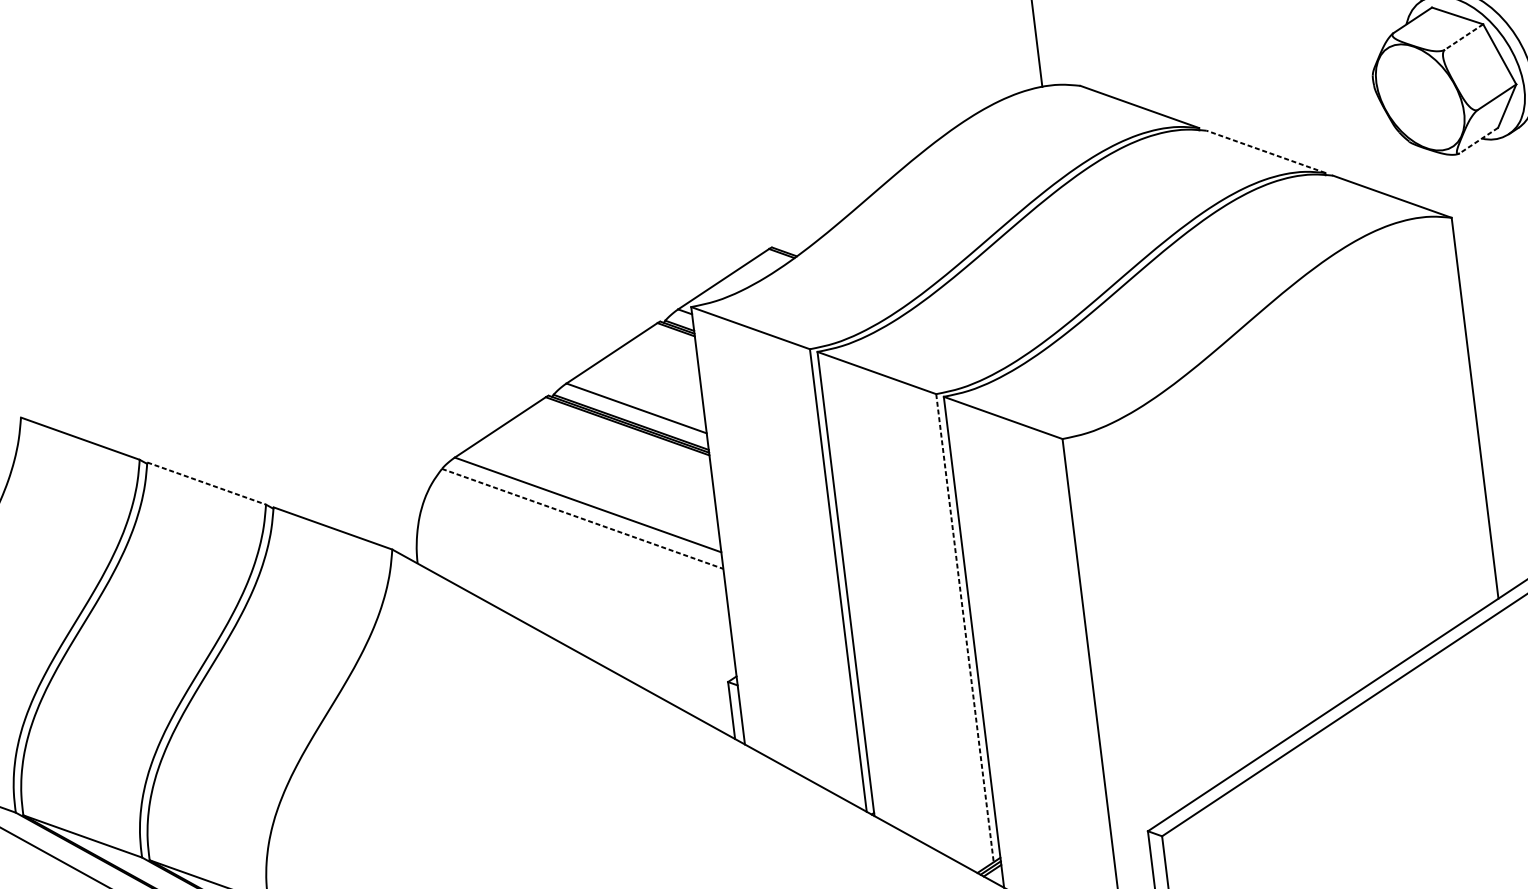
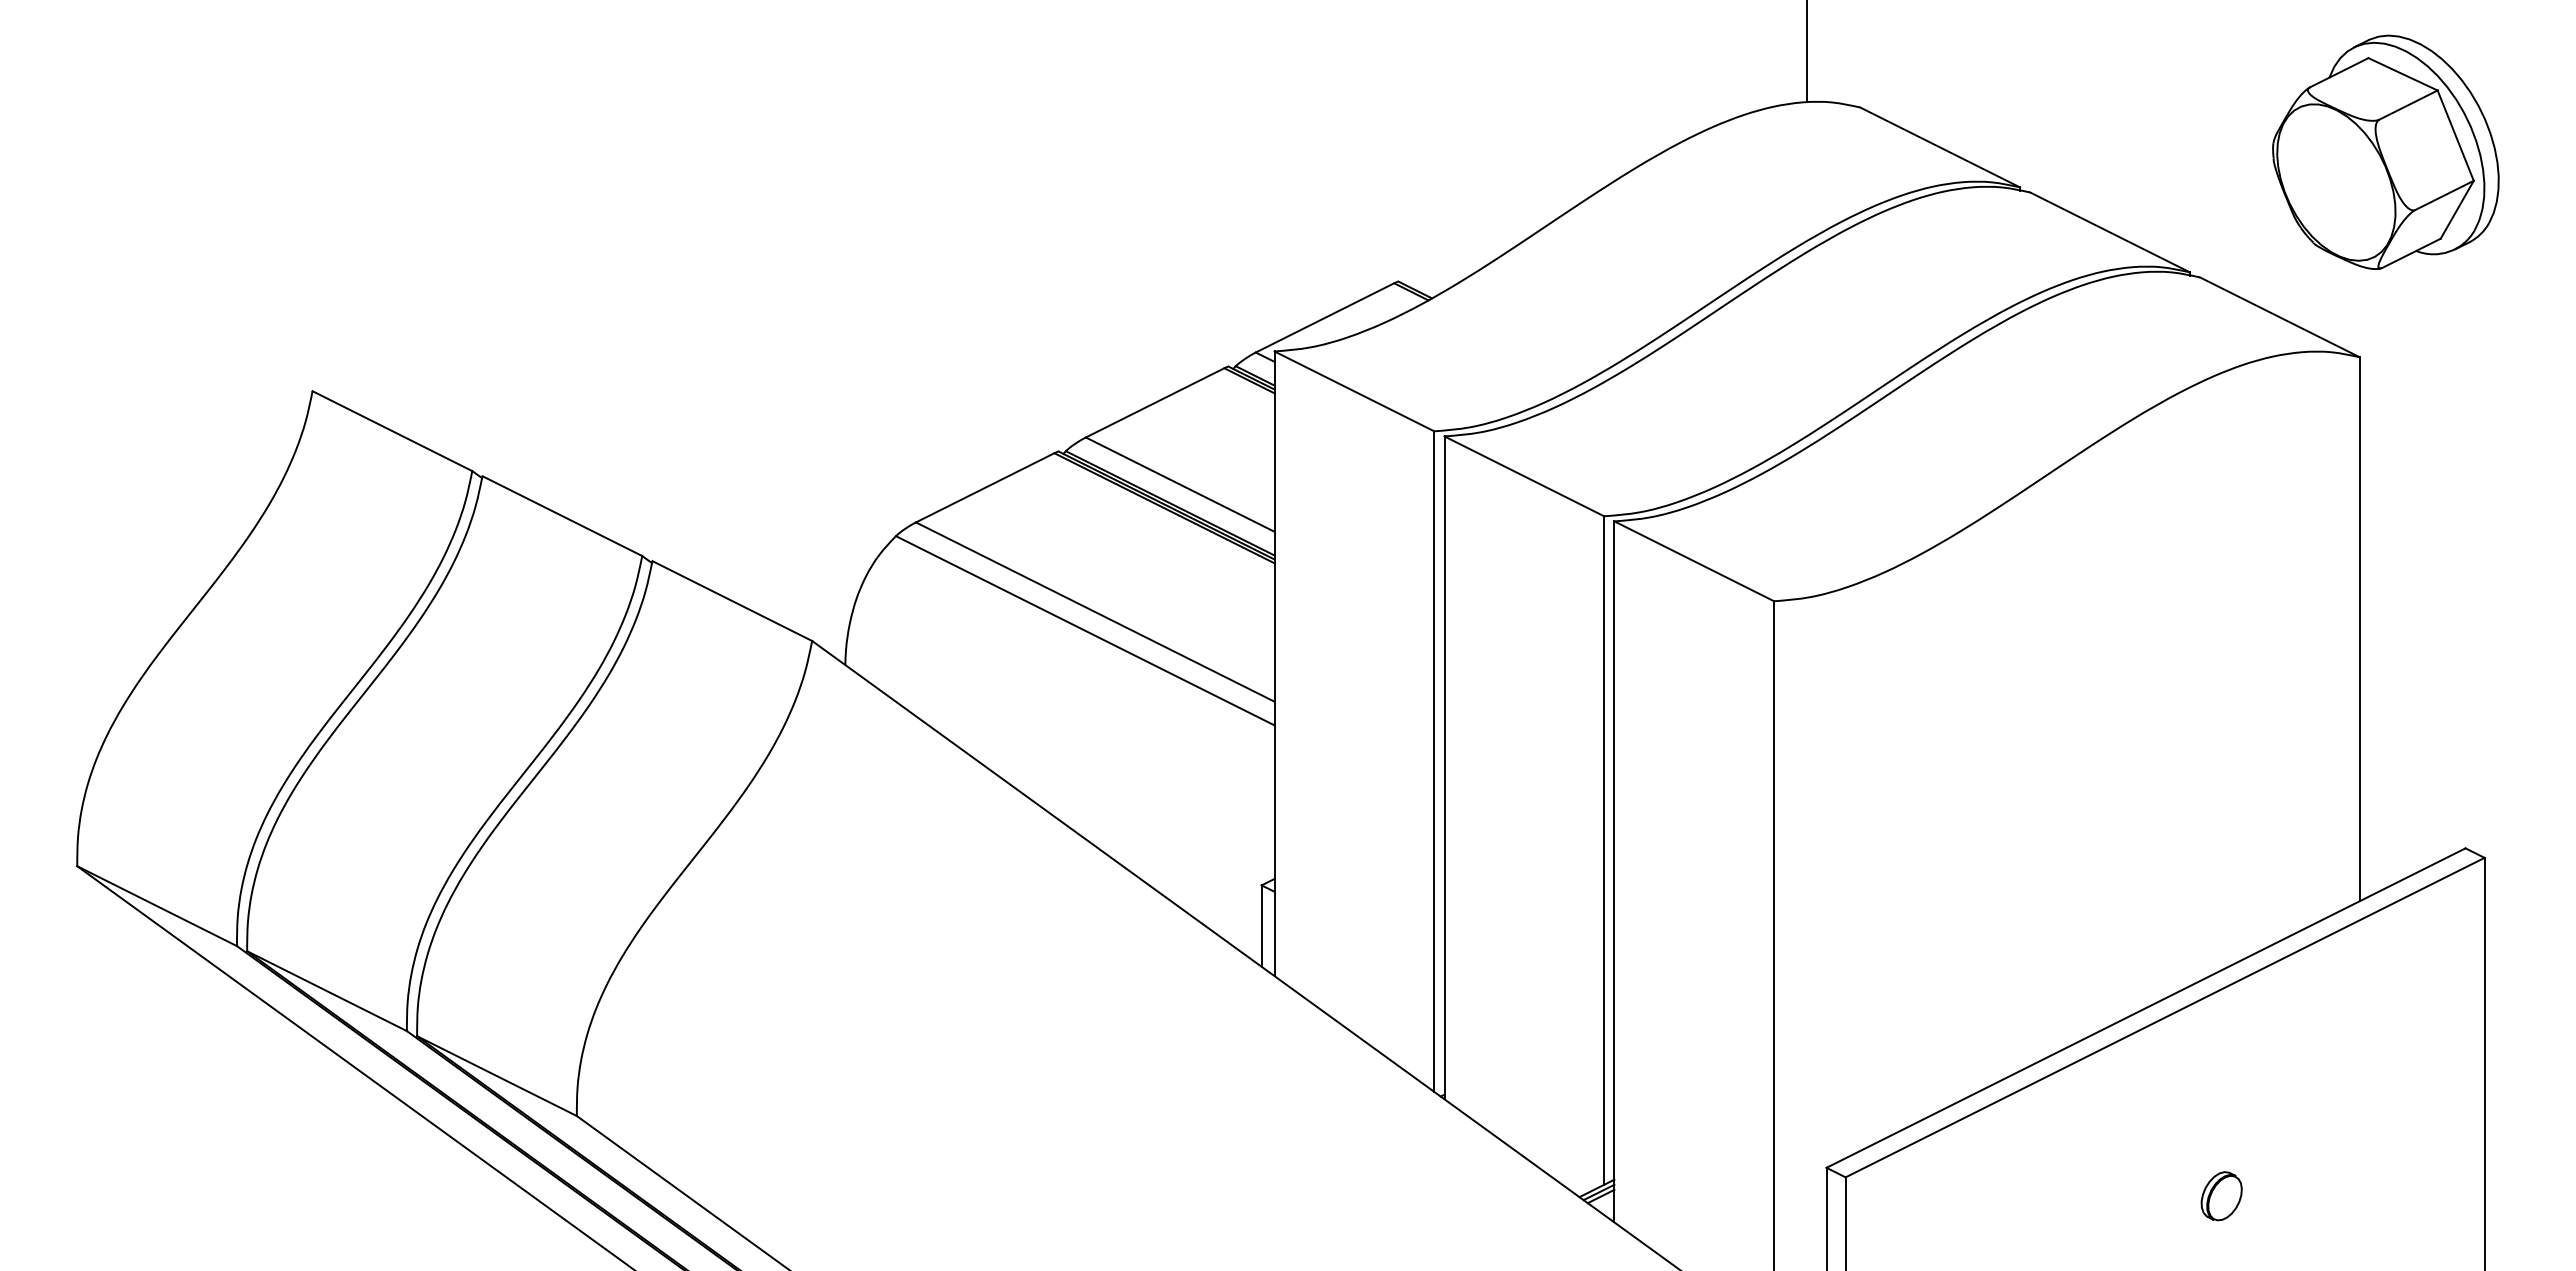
line: (1464, 37) -> (2408, 105), dashed -> solid
line: (1478, 140) -> (2411, 253), dashed -> solid
line: (1265, 151) -> (2109, 232), dashed -> solid
line: (206, 483) -> (562, 516), dashed -> solid
line: (582, 518) -> (1085, 630), dashed -> solid
line: (965, 628) -> (1604, 851), dashed -> solid
part: (1426, 817) -> (2221, 1196), added

